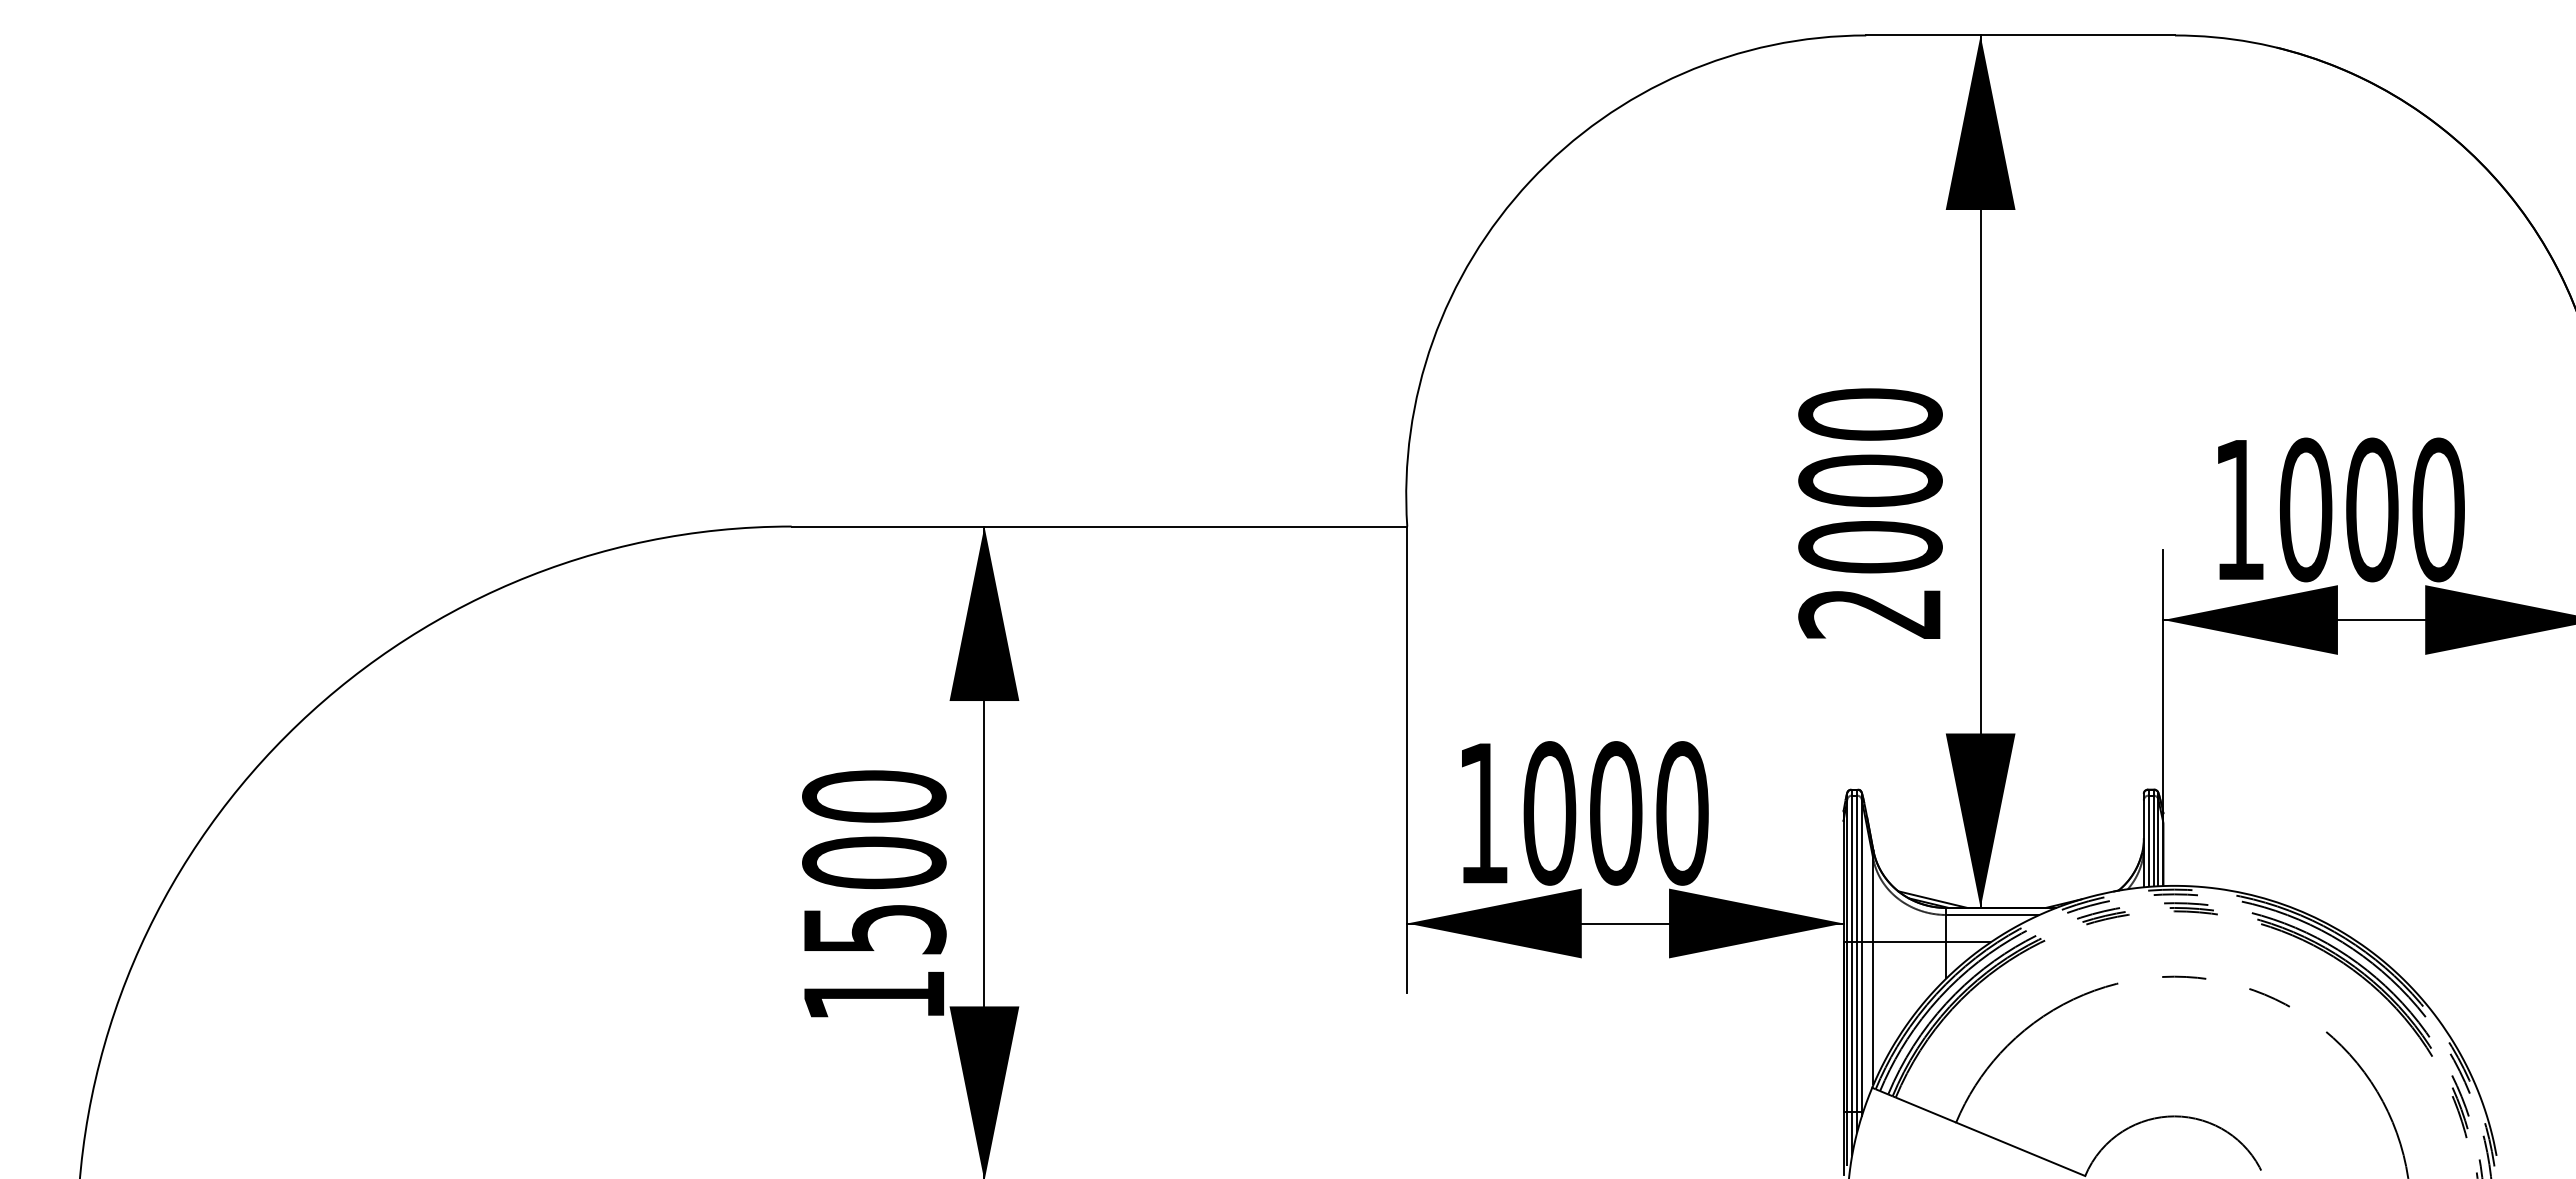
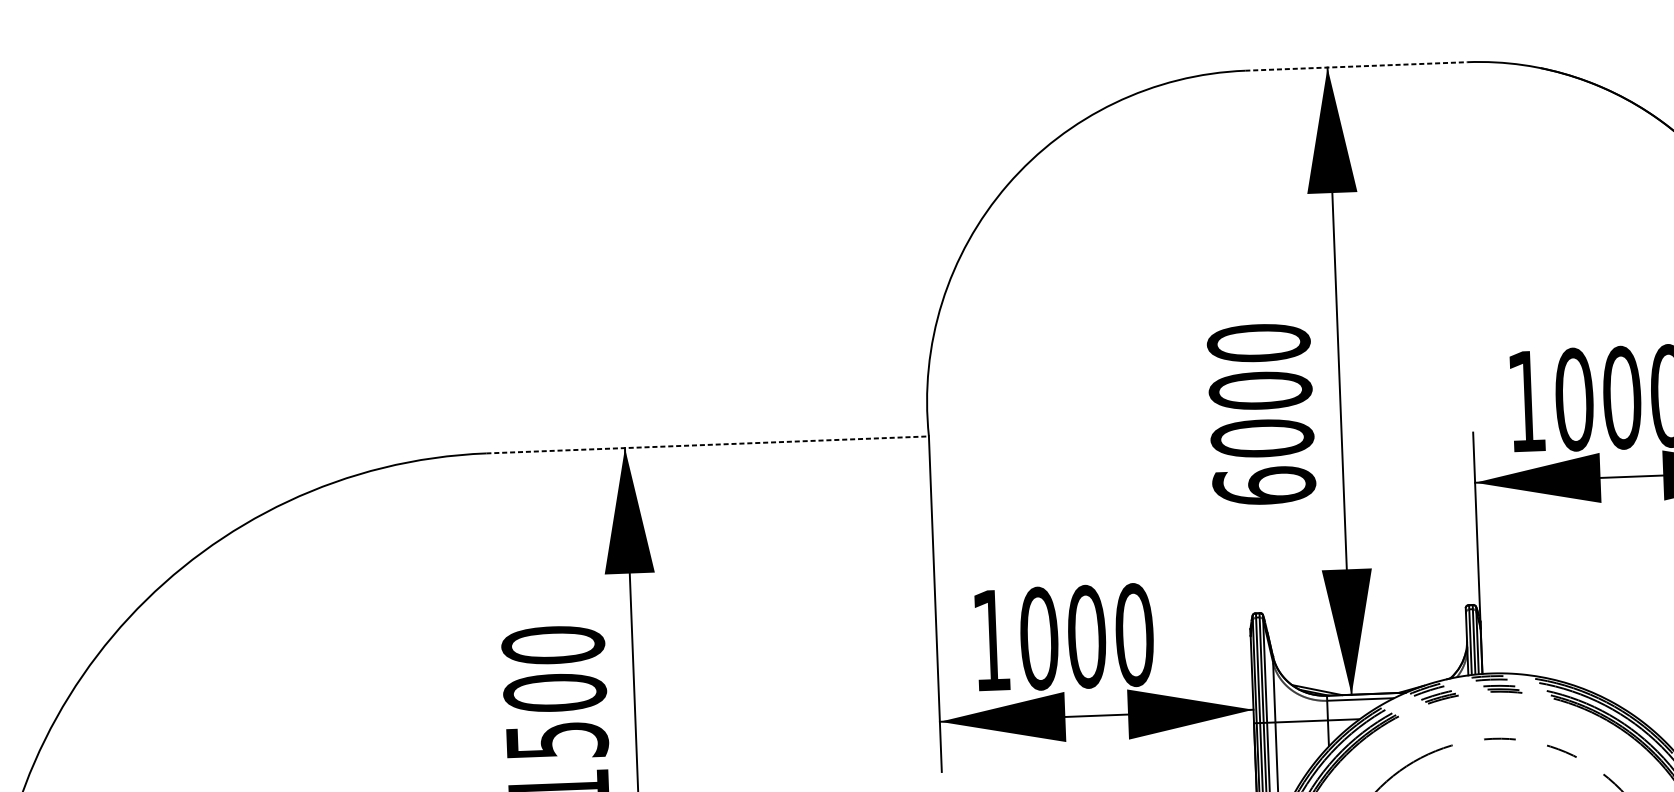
line: (2021, 35) -> (1356, 66), solid -> dashed
line: (1099, 526) -> (707, 444), solid -> dashed
text: (1870, 612) -> (1264, 485), 2000 -> 6000

